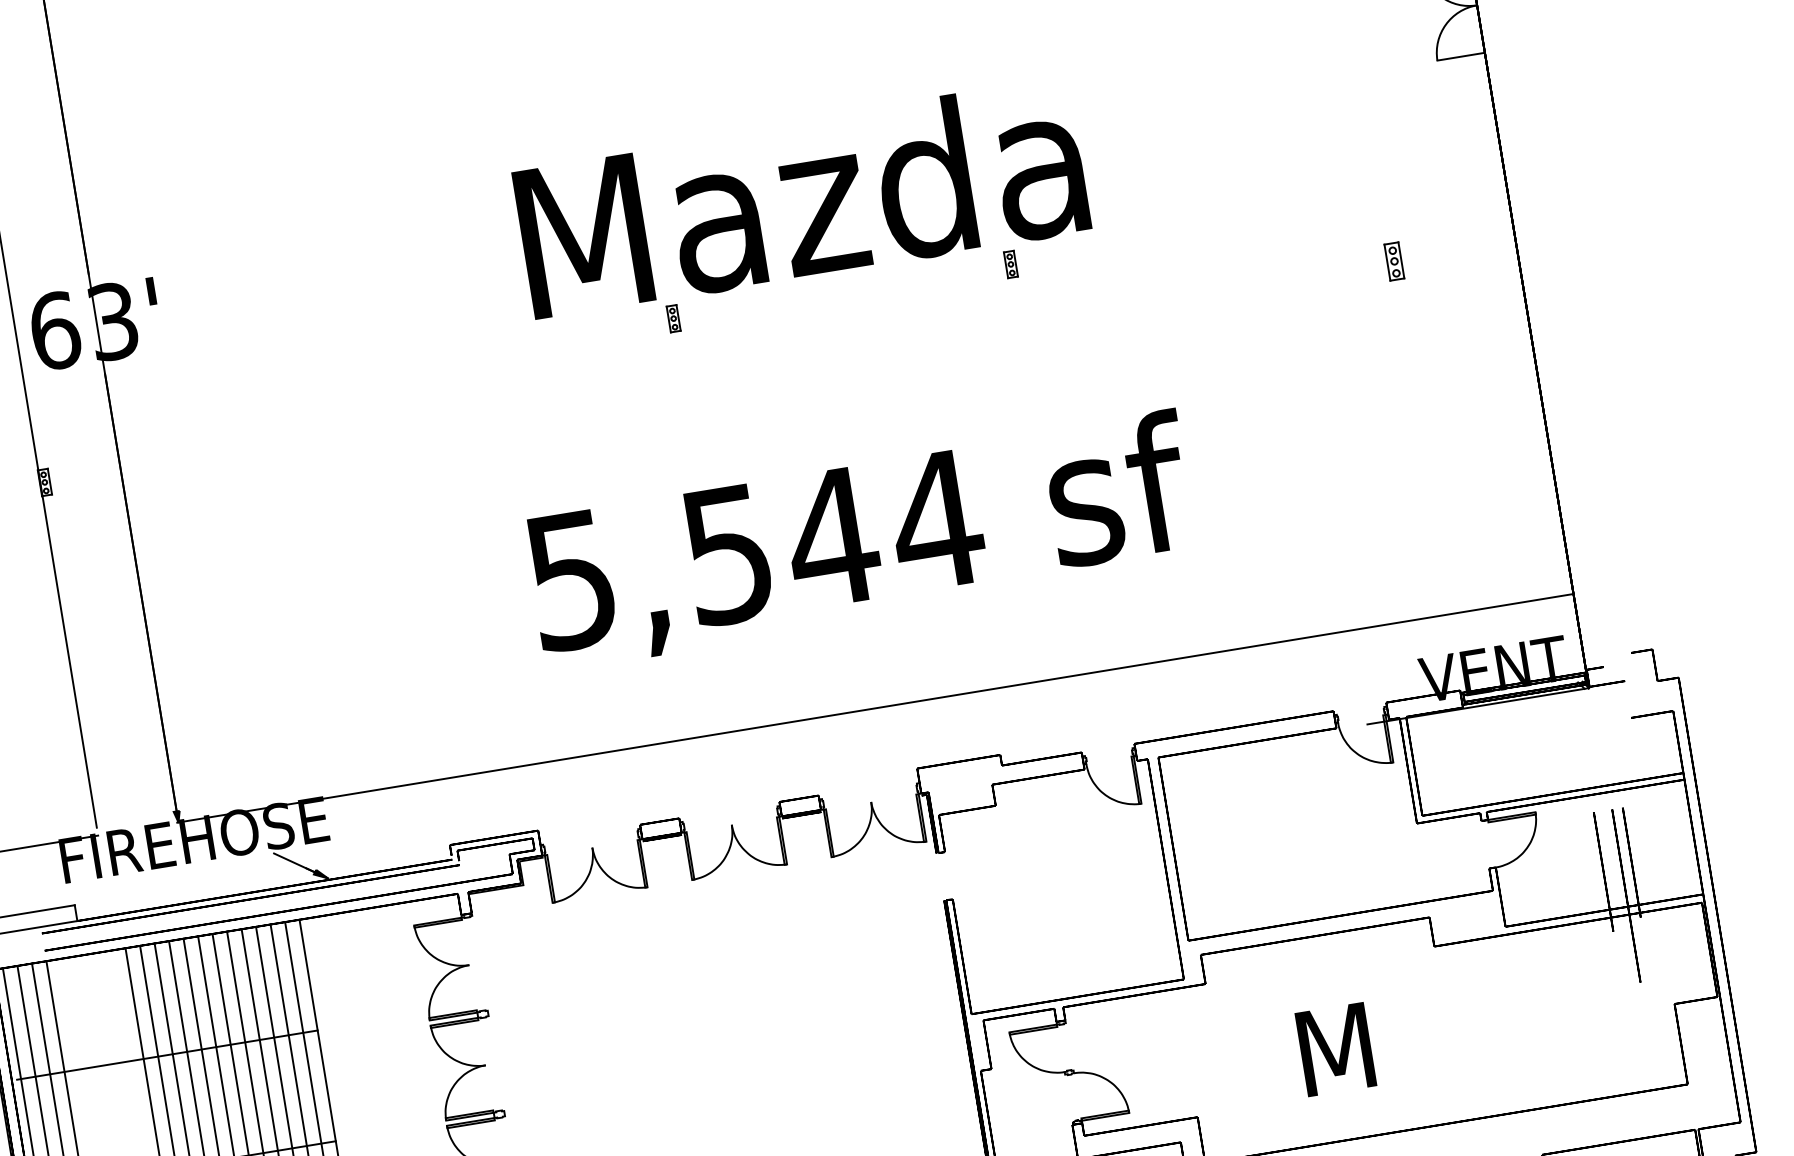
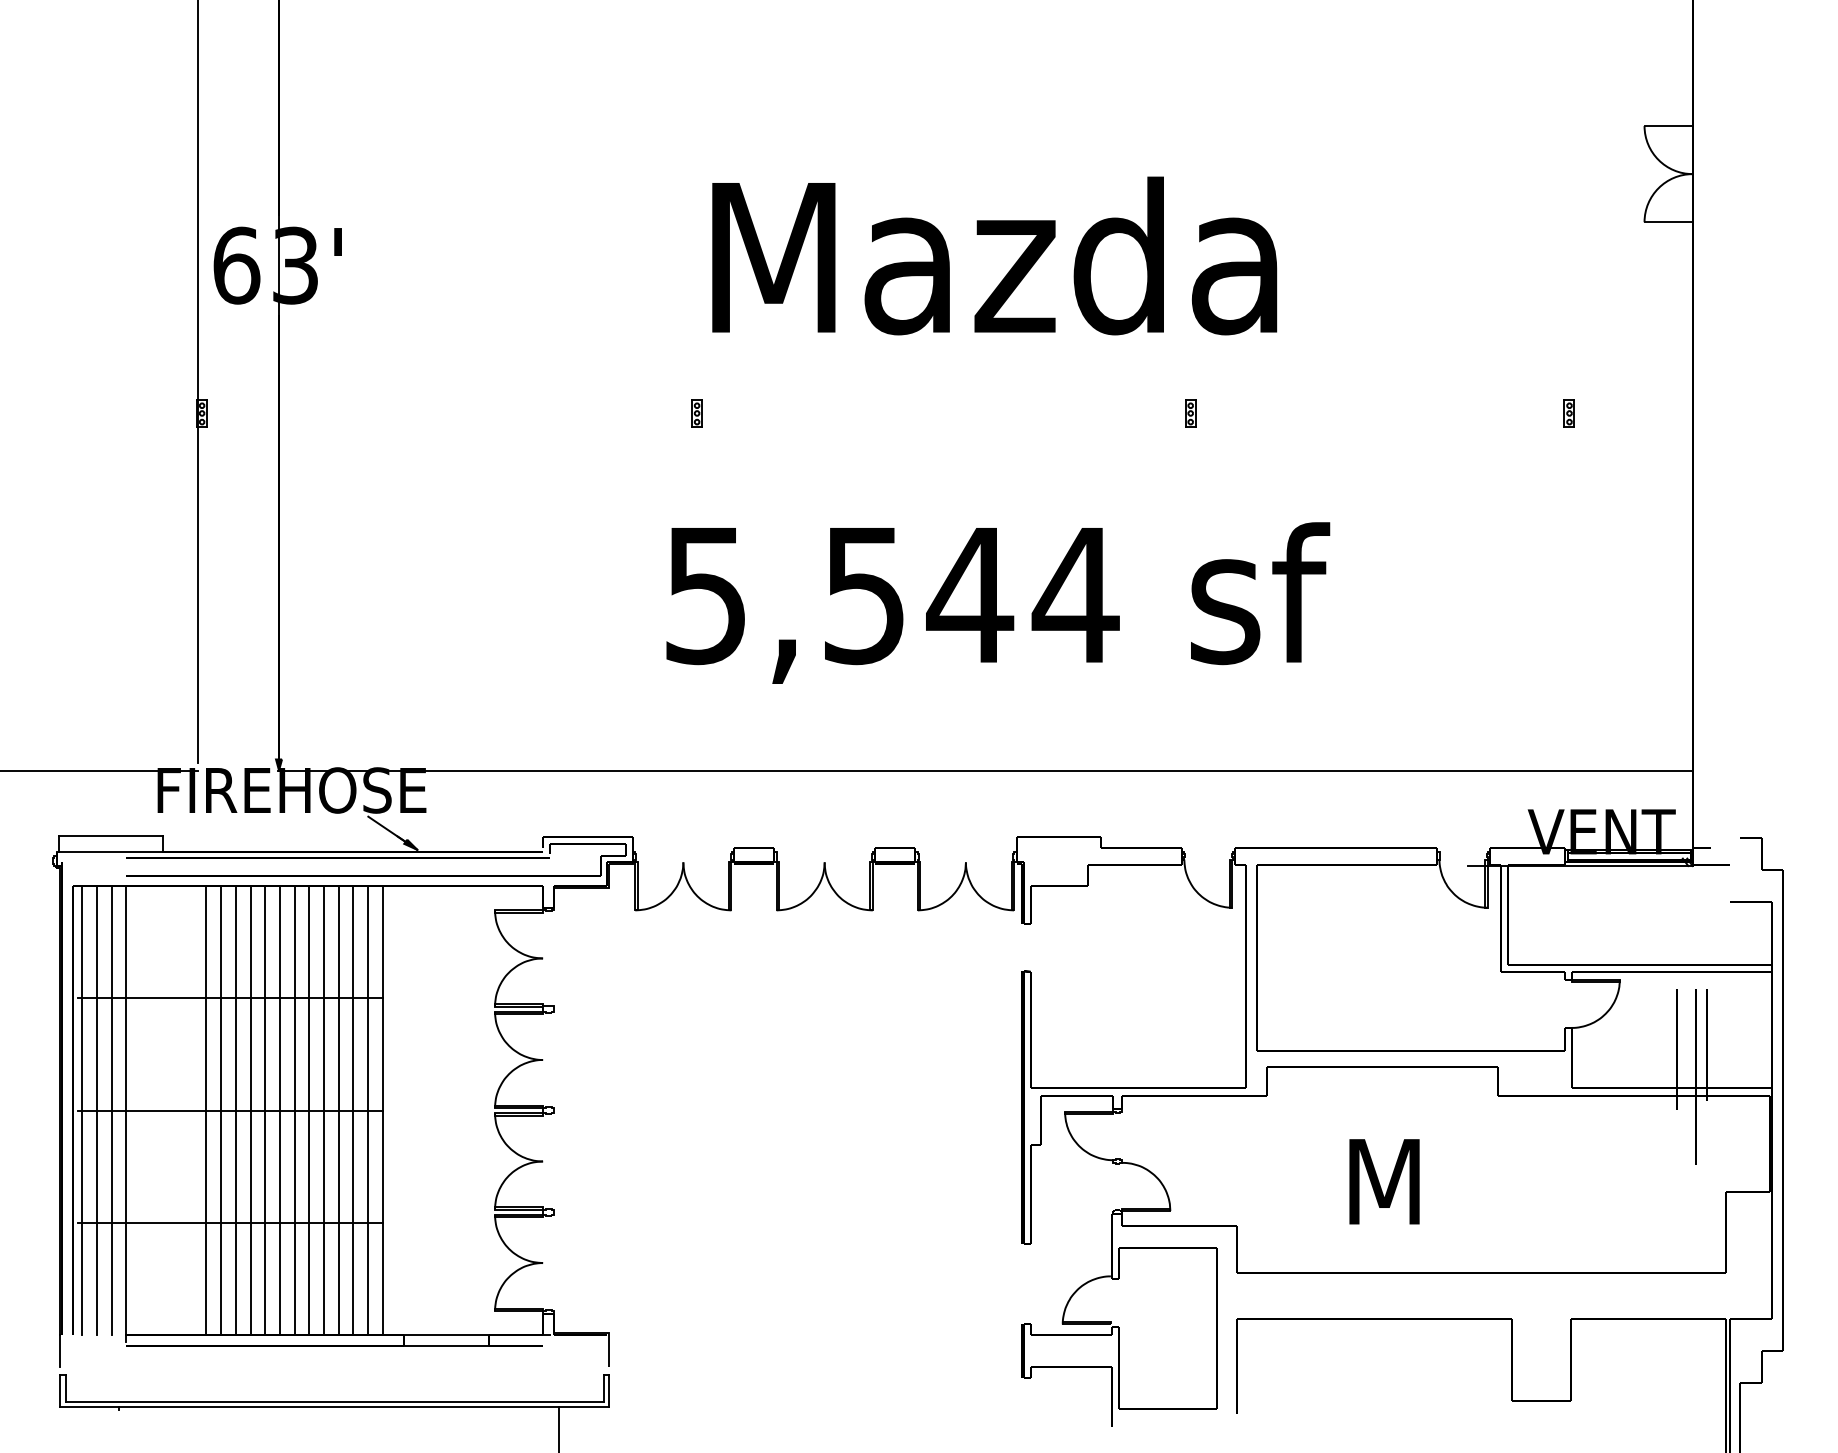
part: (1393, 261) -> (1568, 413), size x0.71
part: (1010, 264) -> (1190, 413), moved
part: (673, 318) -> (696, 413), moved

